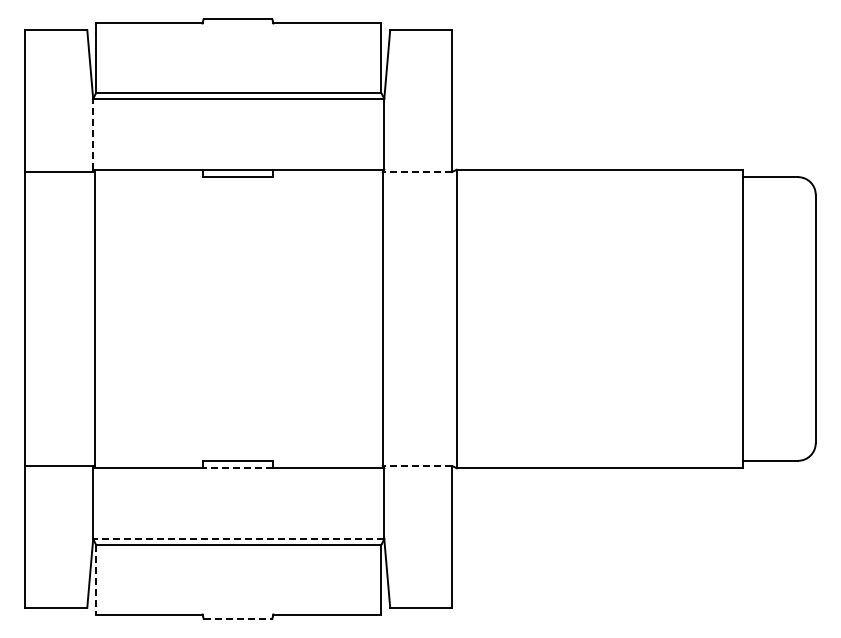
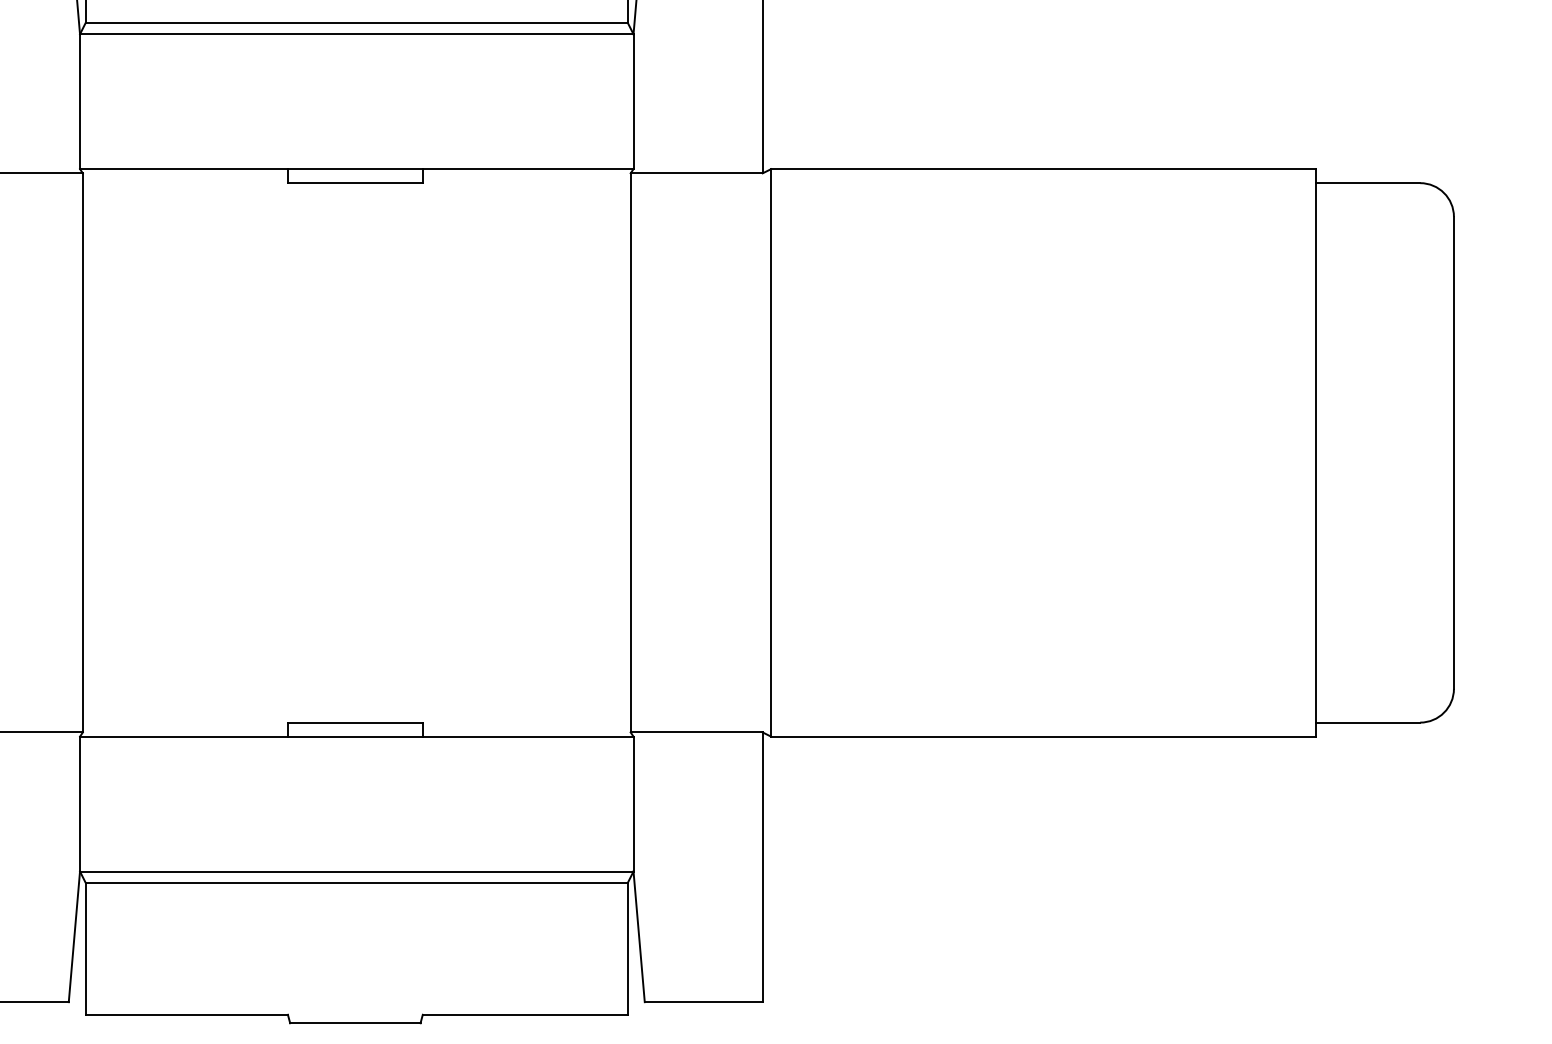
line: (93, 133) -> (80, 100), dashed -> solid
line: (417, 171) -> (696, 172), dashed -> solid
line: (417, 466) -> (696, 733), dashed -> solid
line: (237, 468) -> (354, 737), dashed -> solid
line: (238, 539) -> (356, 872), dashed -> solid
line: (96, 579) -> (86, 948), dashed -> solid
line: (238, 618) -> (356, 1022), dashed -> solid

